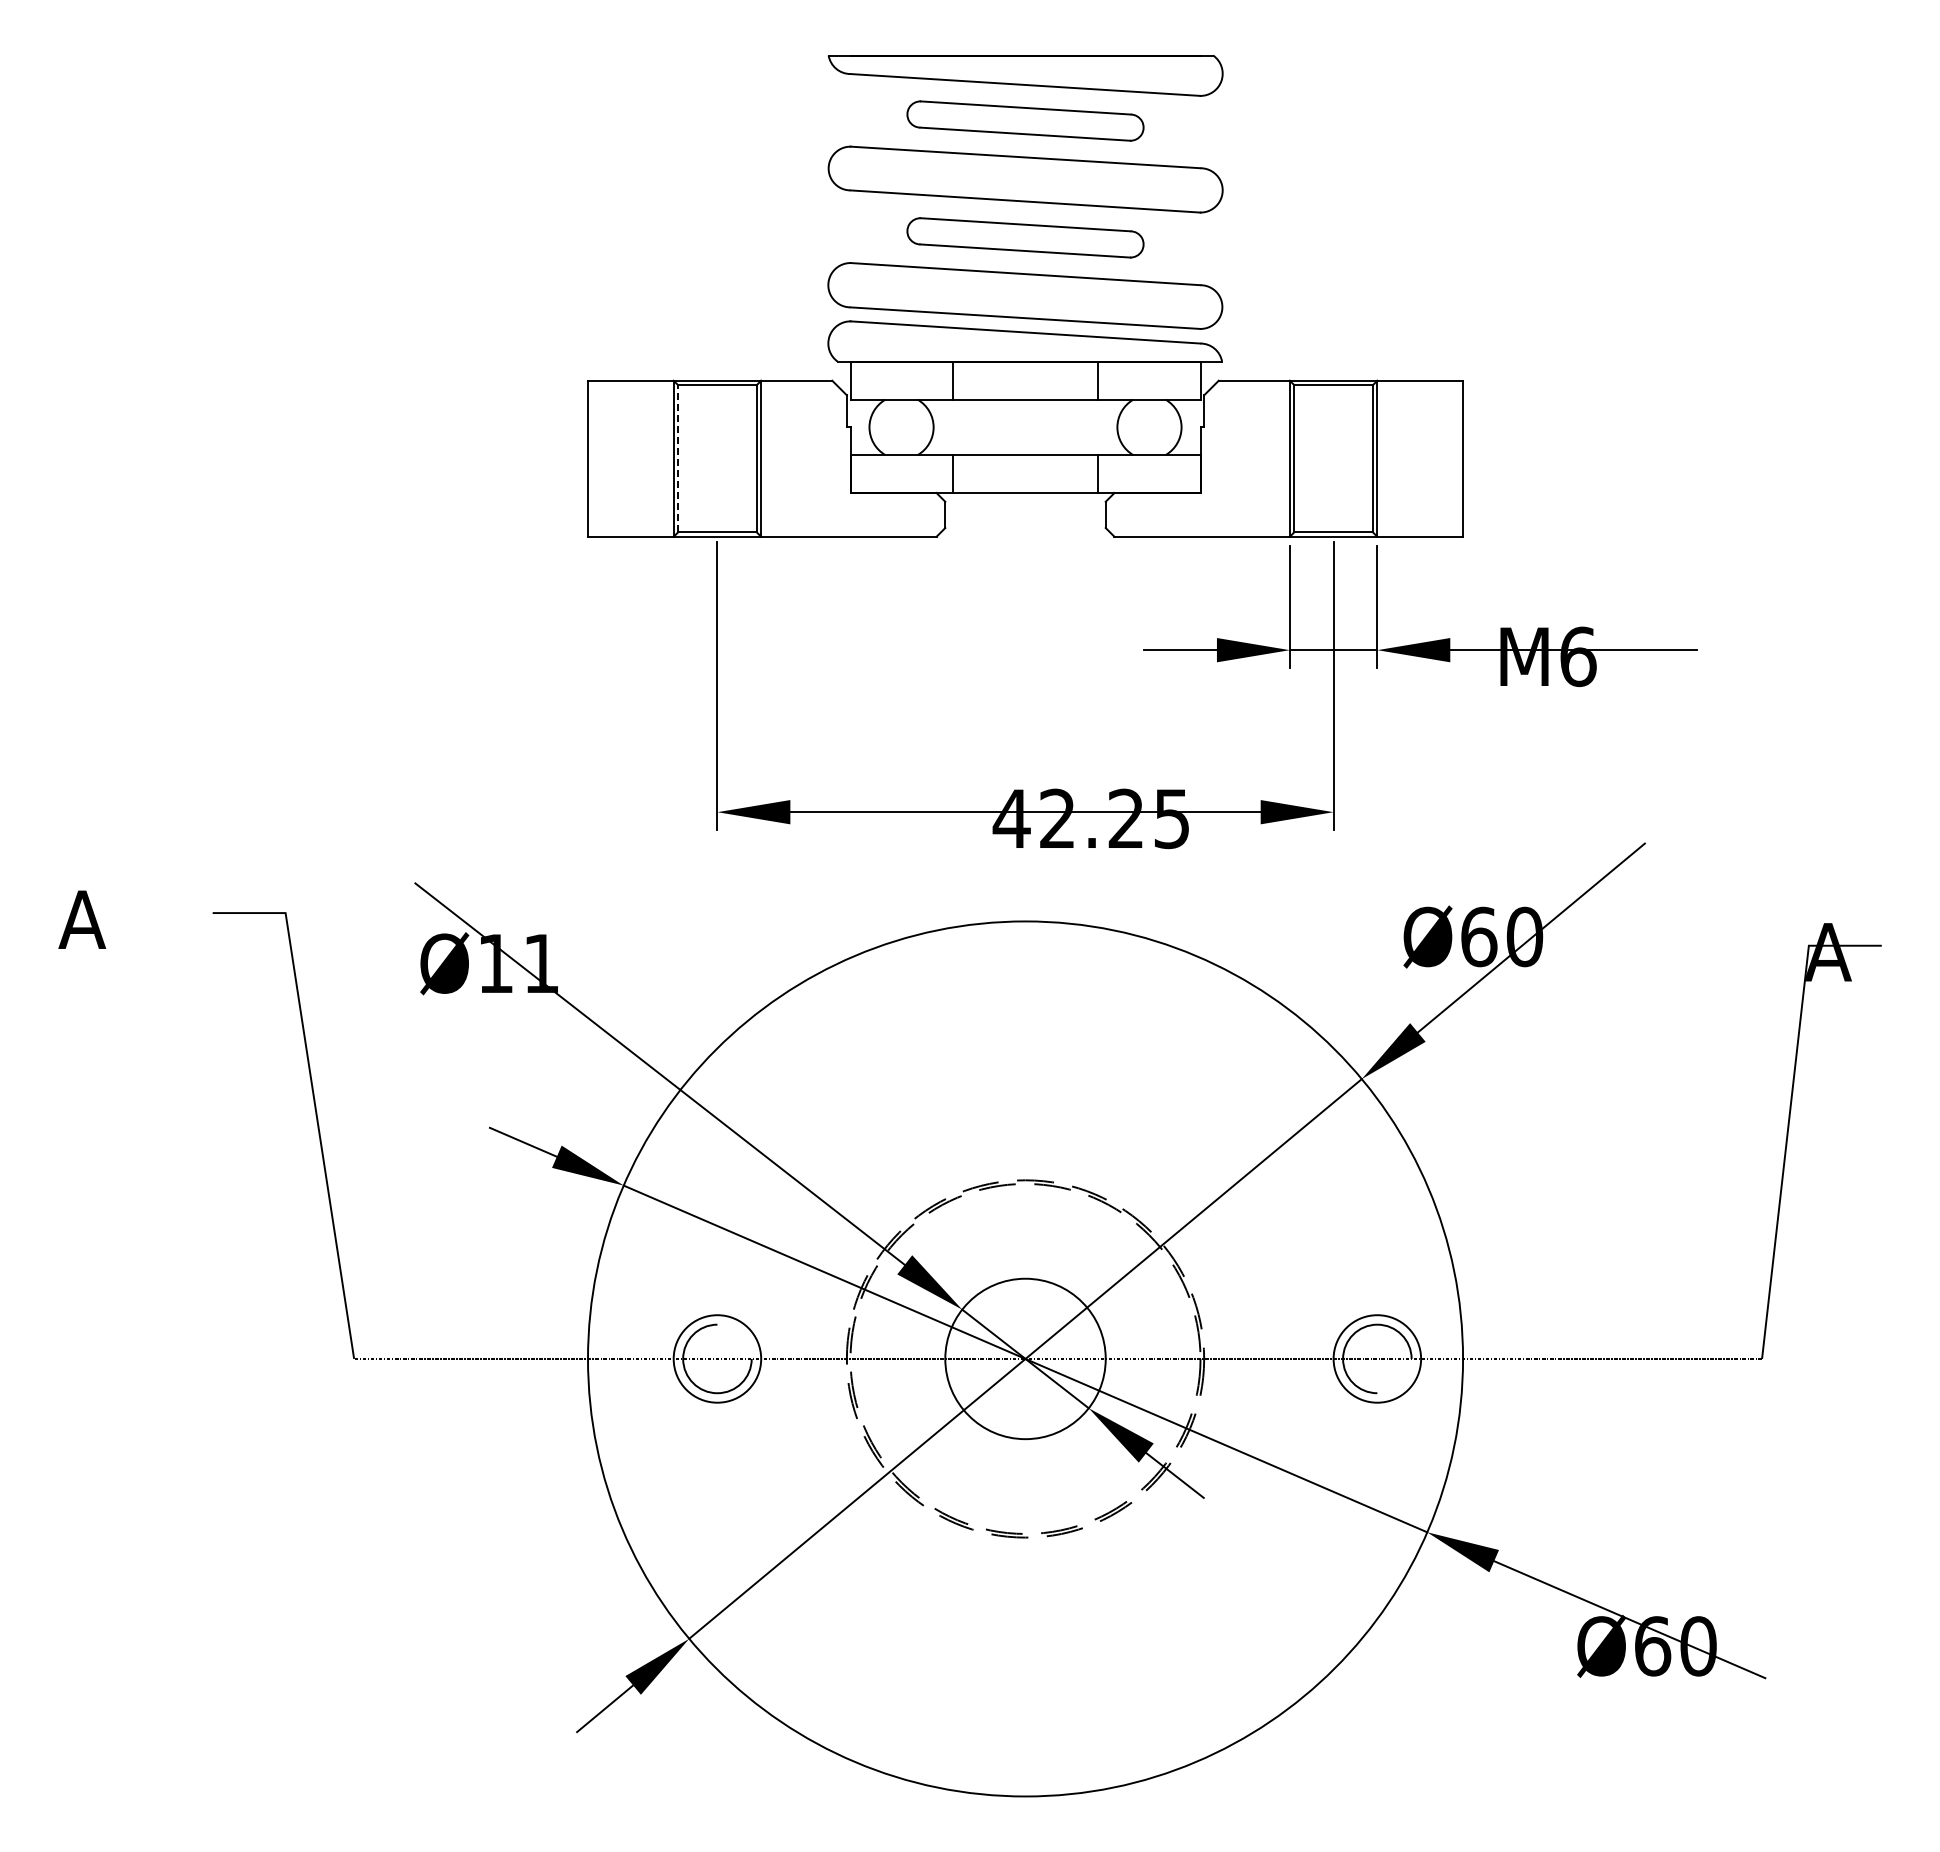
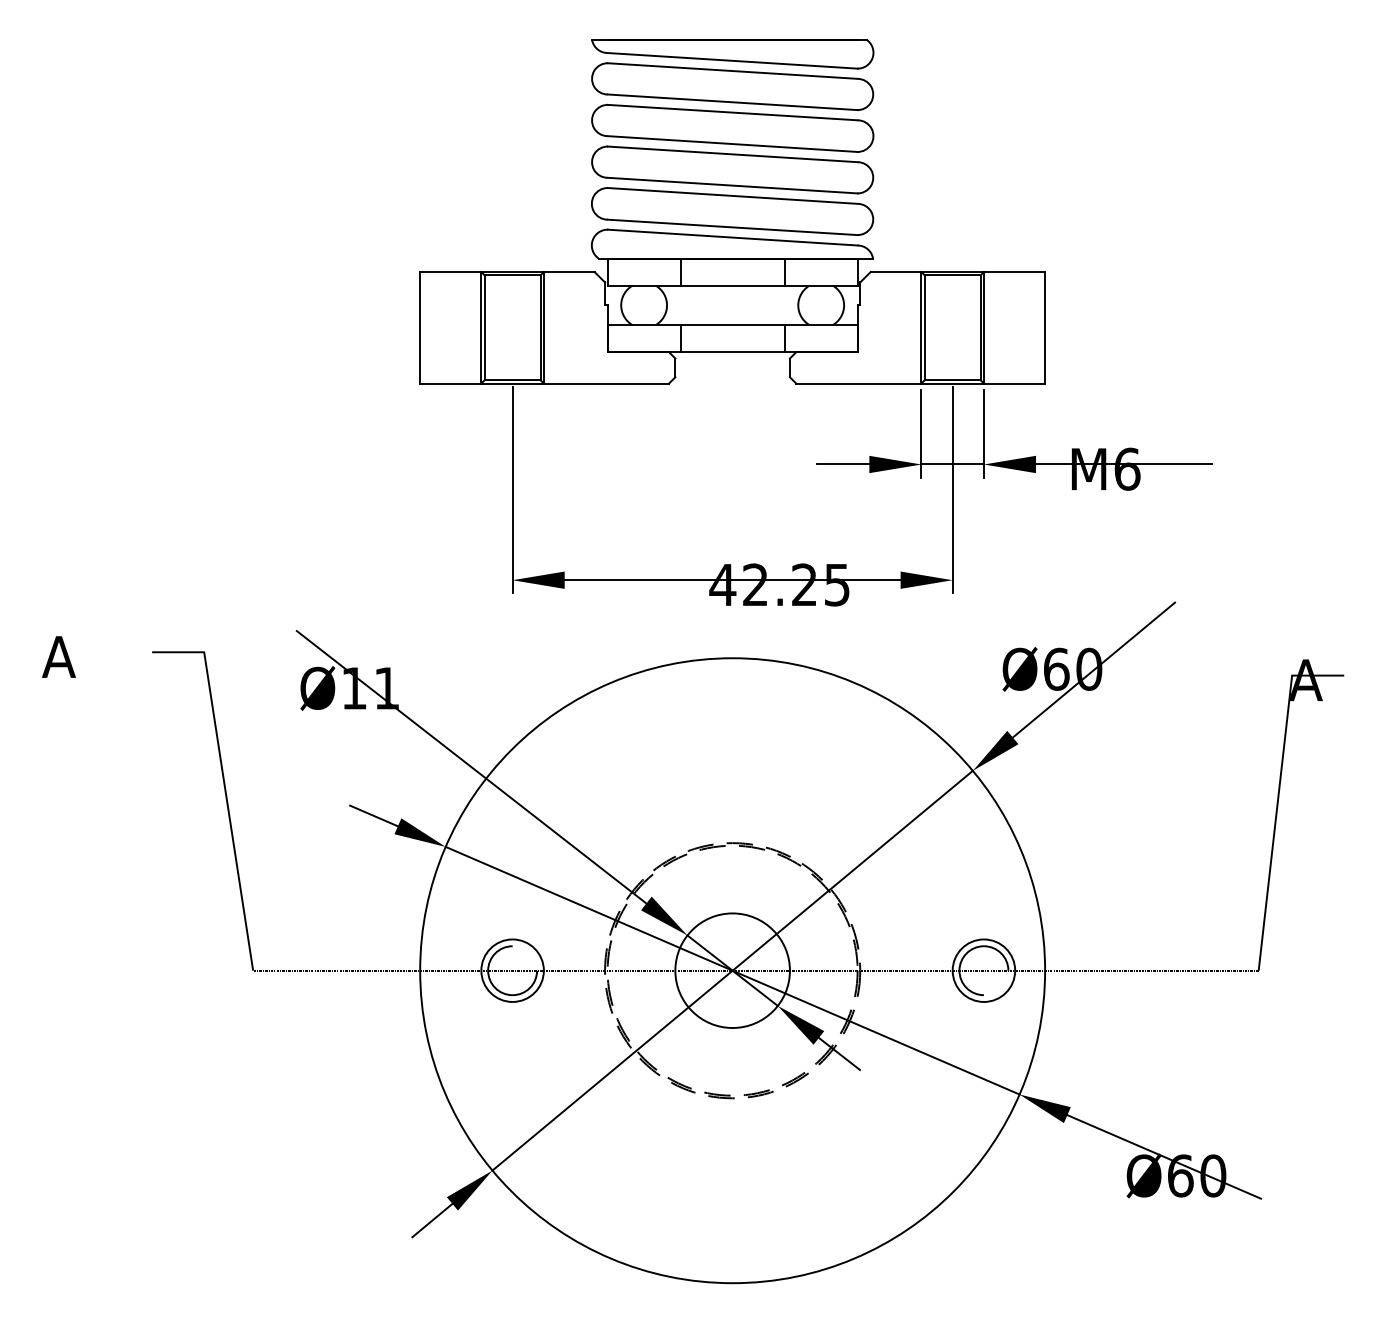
part: (1025, 120) -> (732, 86), size x1.67
part: (1025, 237) -> (732, 169), size x1.67
line: (678, 458) -> (484, 327), dashed -> solid

